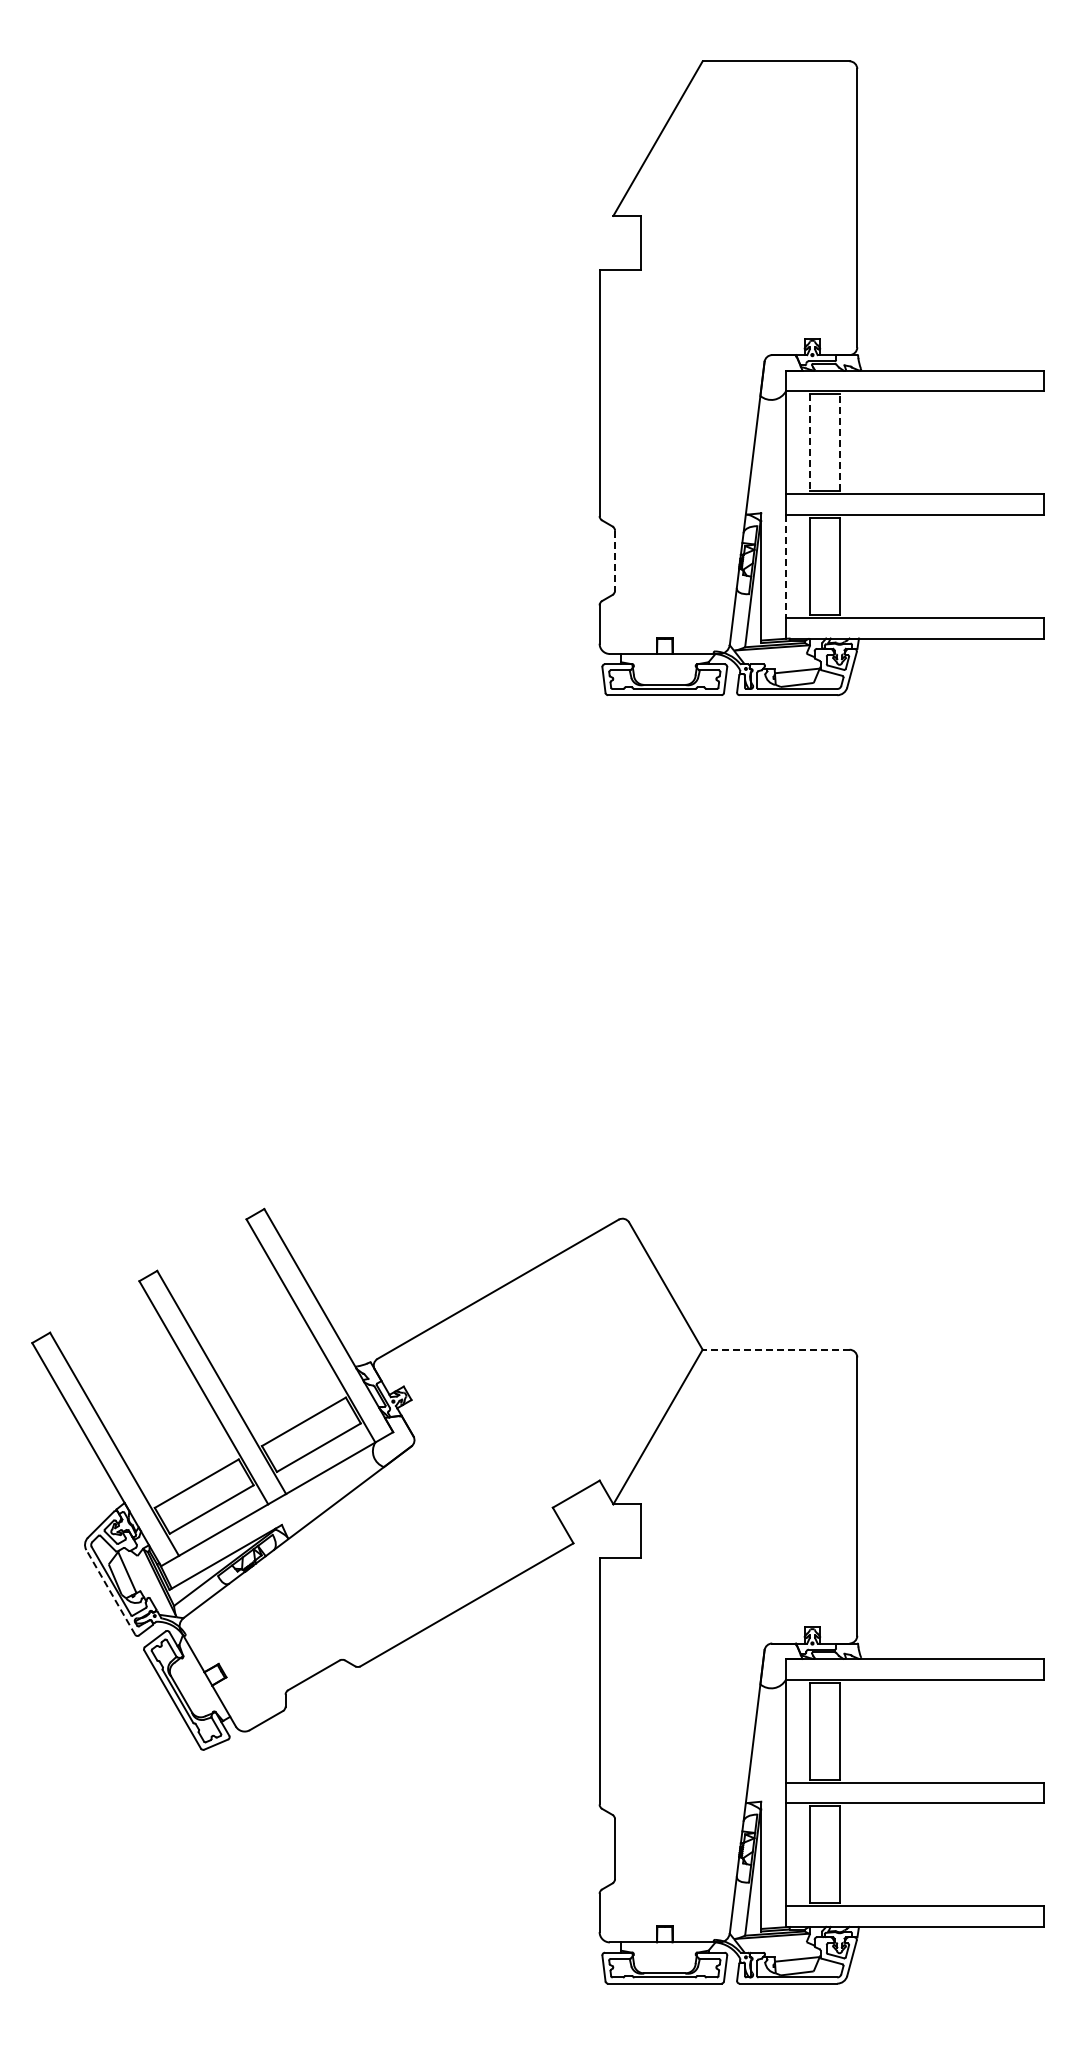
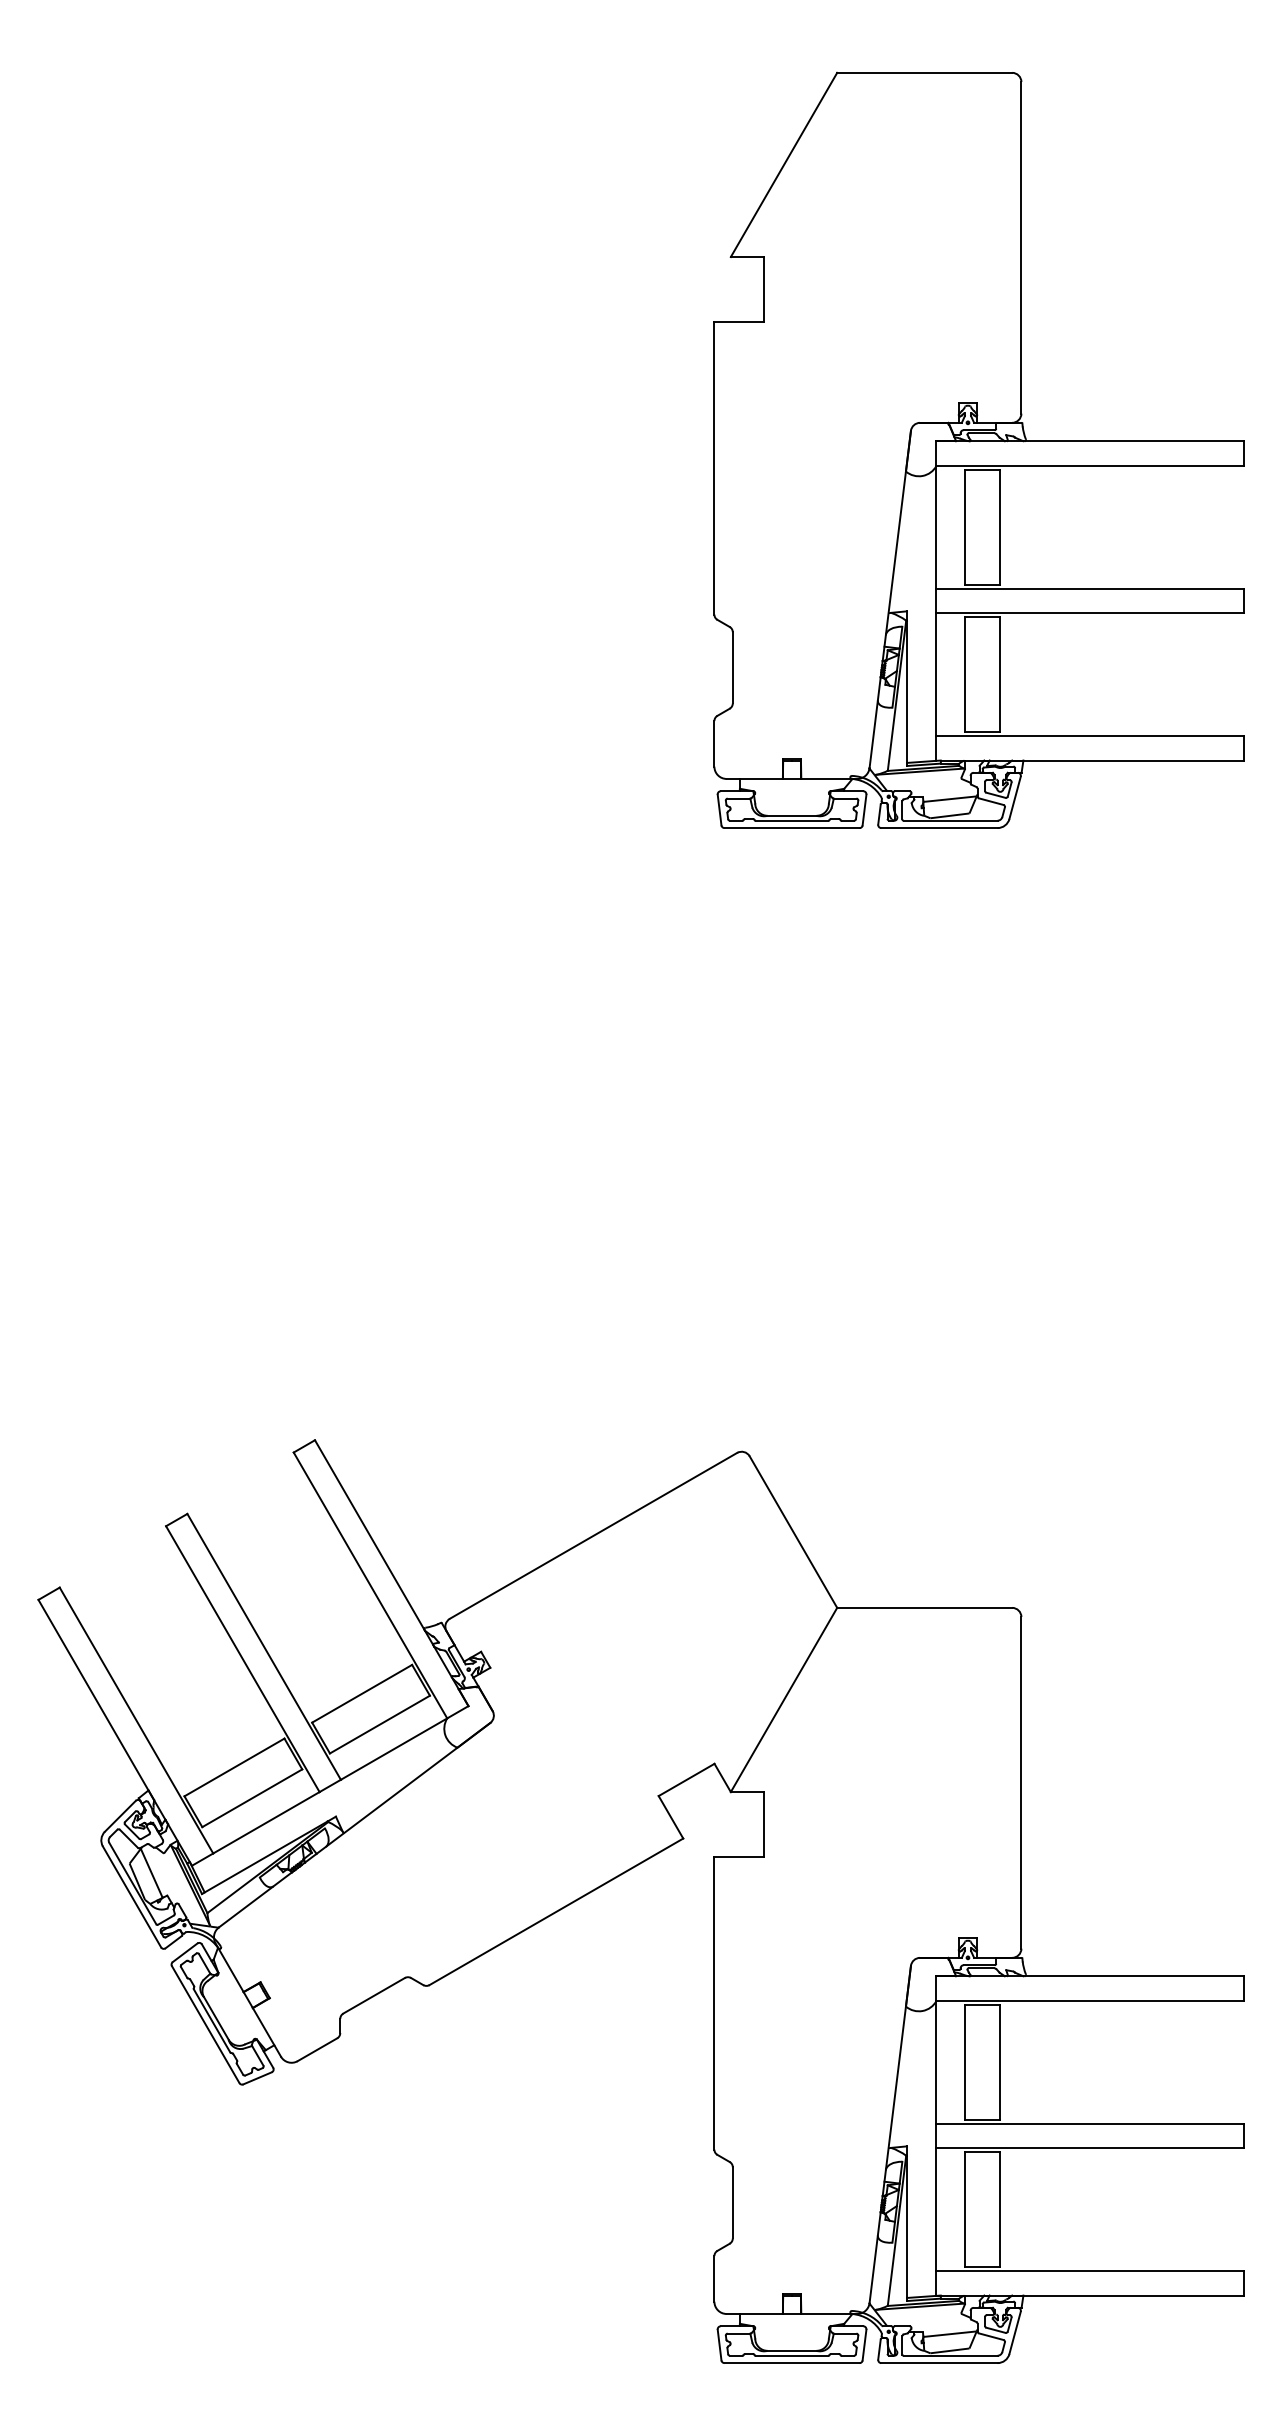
line: (839, 442) -> (1000, 526), dashed -> solid
line: (809, 443) -> (964, 528), dashed -> solid
line: (615, 560) -> (733, 667), dashed -> solid
line: (786, 566) -> (937, 674), dashed -> solid
line: (775, 1349) -> (923, 1607), dashed -> solid
line: (110, 1592) -> (131, 1897), dashed -> solid

